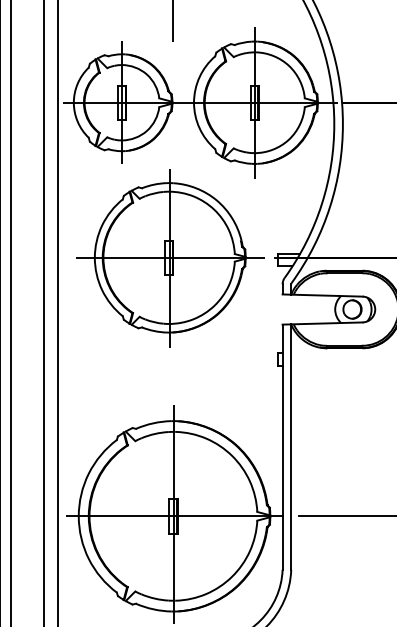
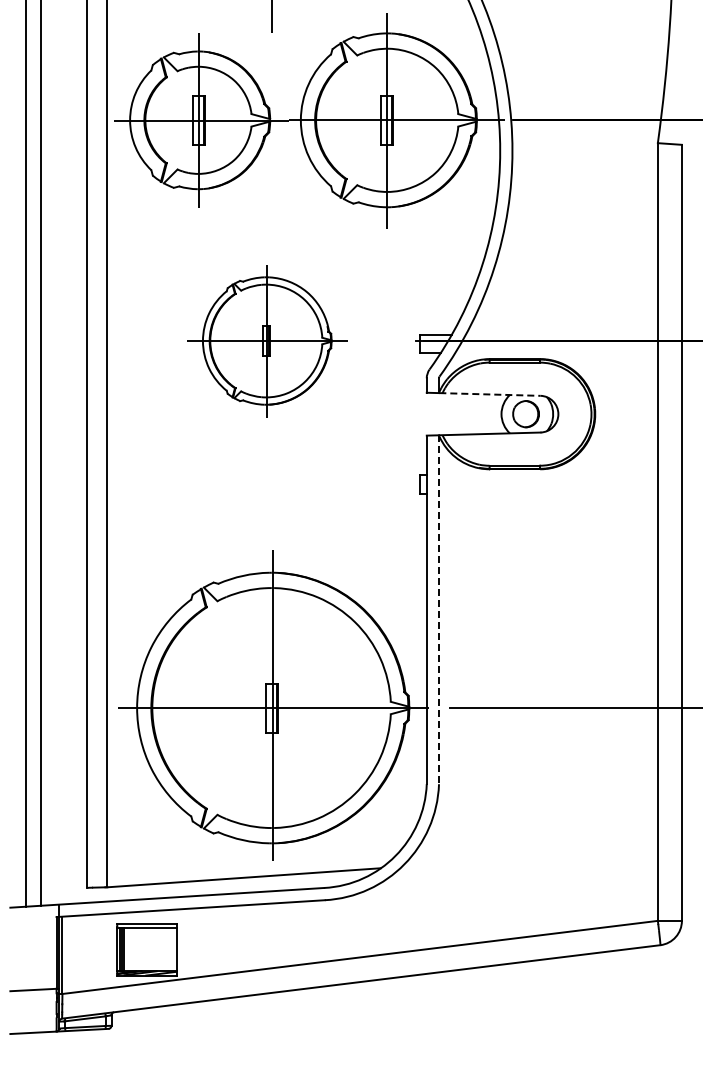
part: (170, 258) -> (267, 341), size x0.6
line: (326, 295) -> (489, 394), solid -> dashed
line: (291, 447) -> (439, 610), solid -> dashed

